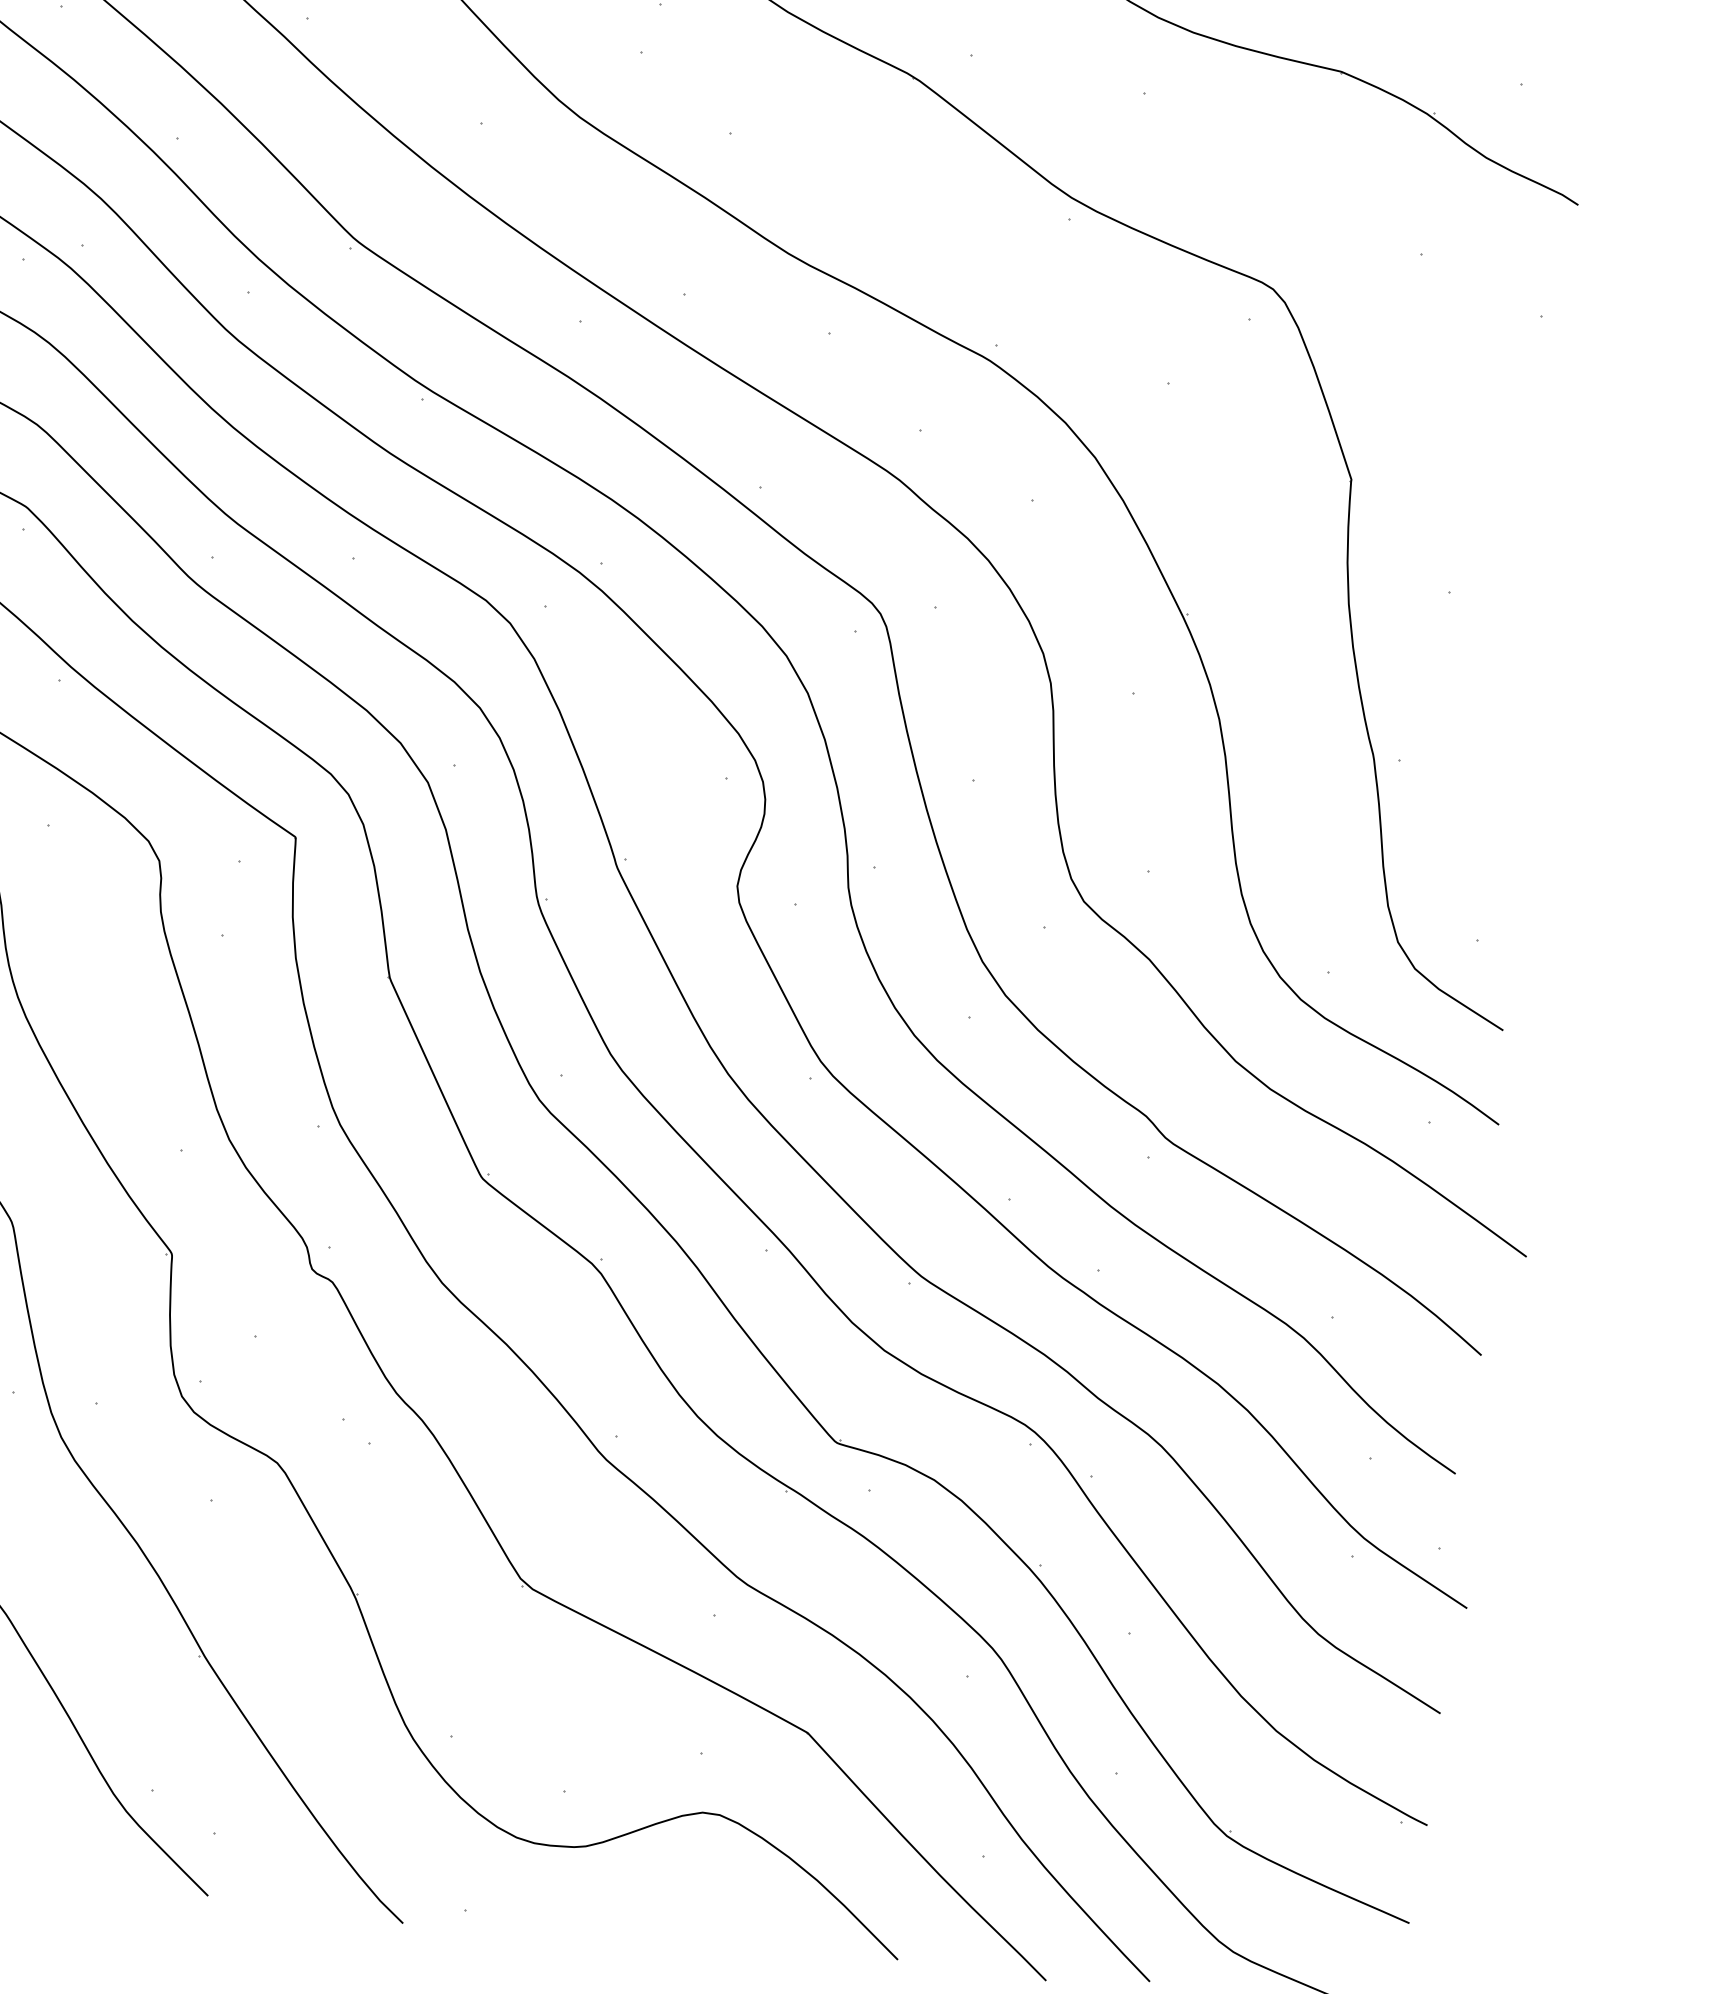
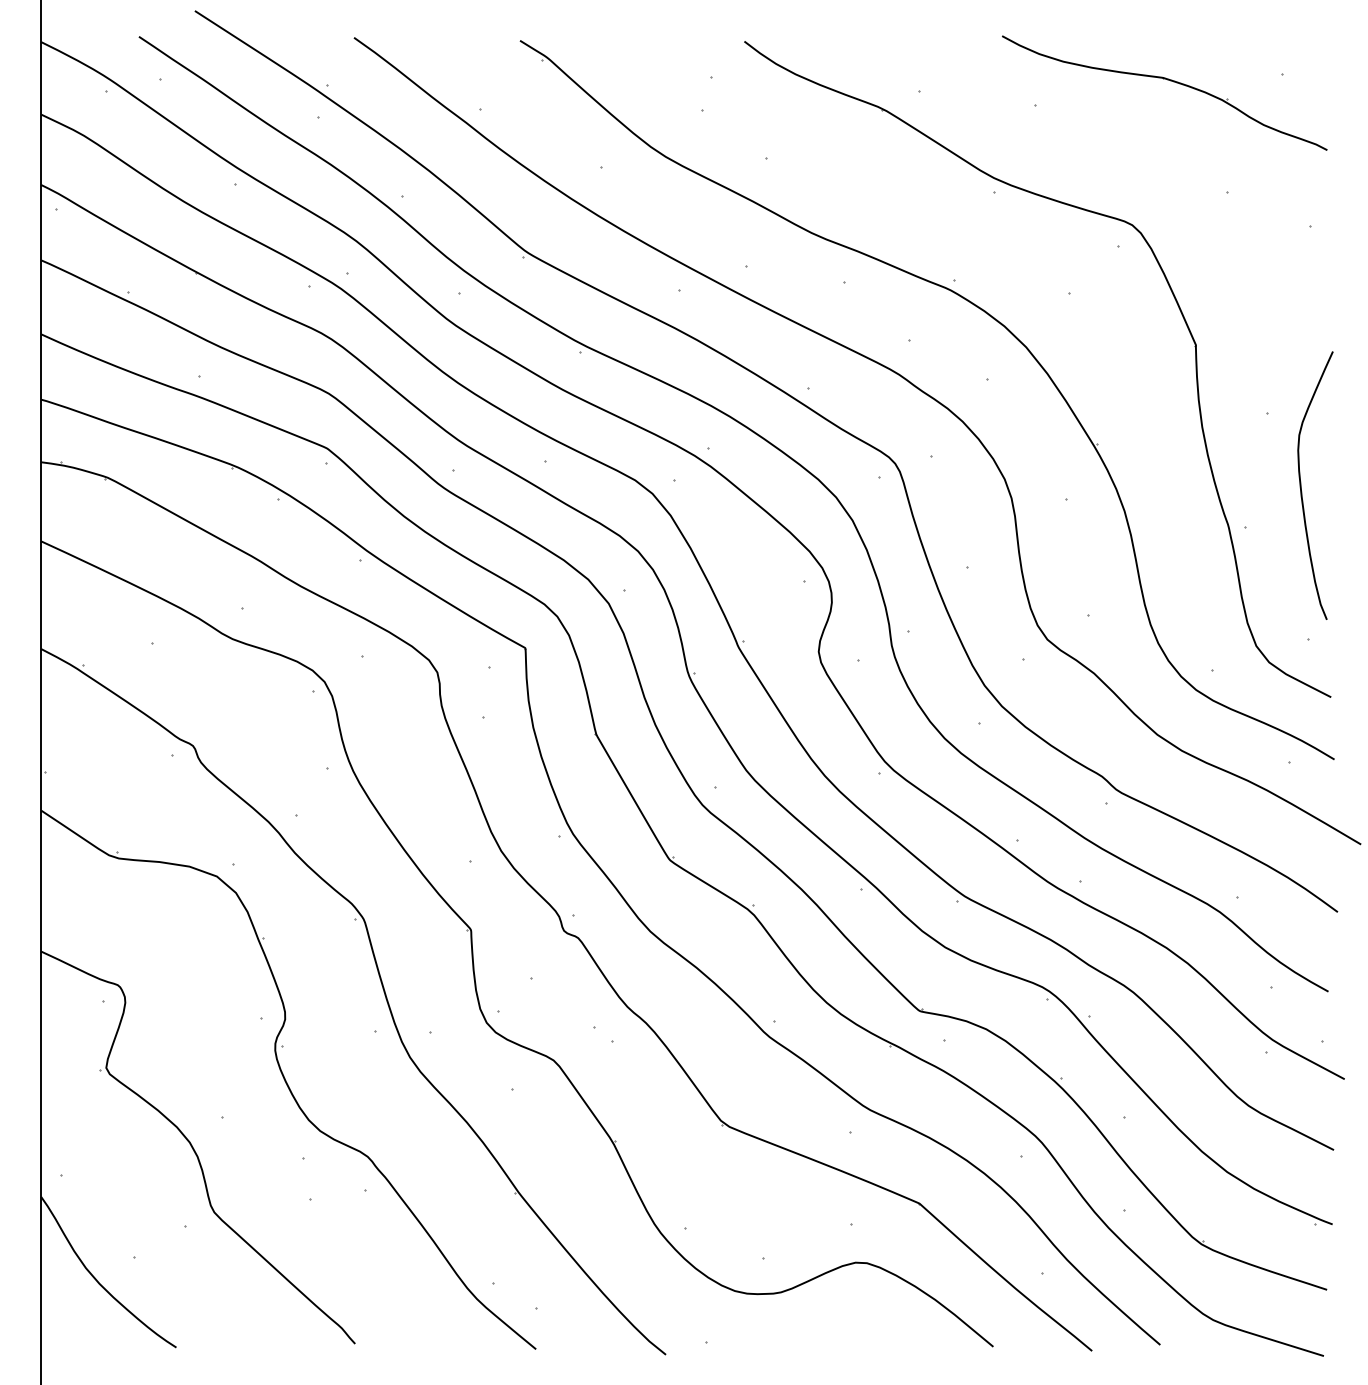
curve: (1489, 706) -> (1301, 485), added

